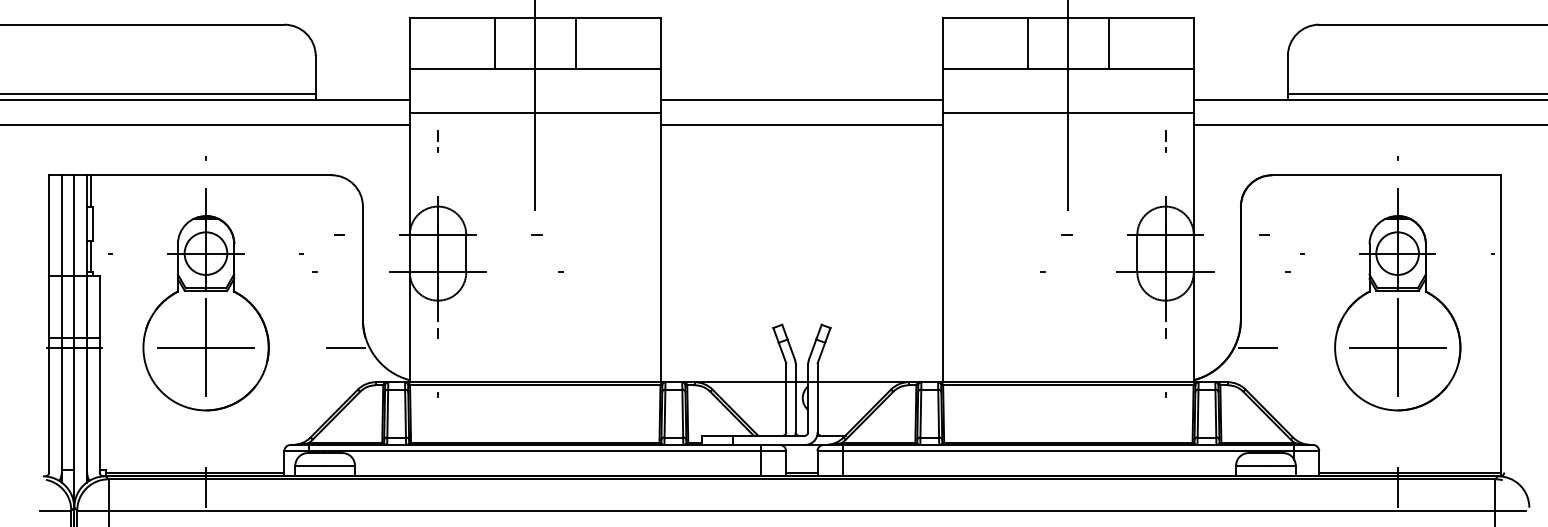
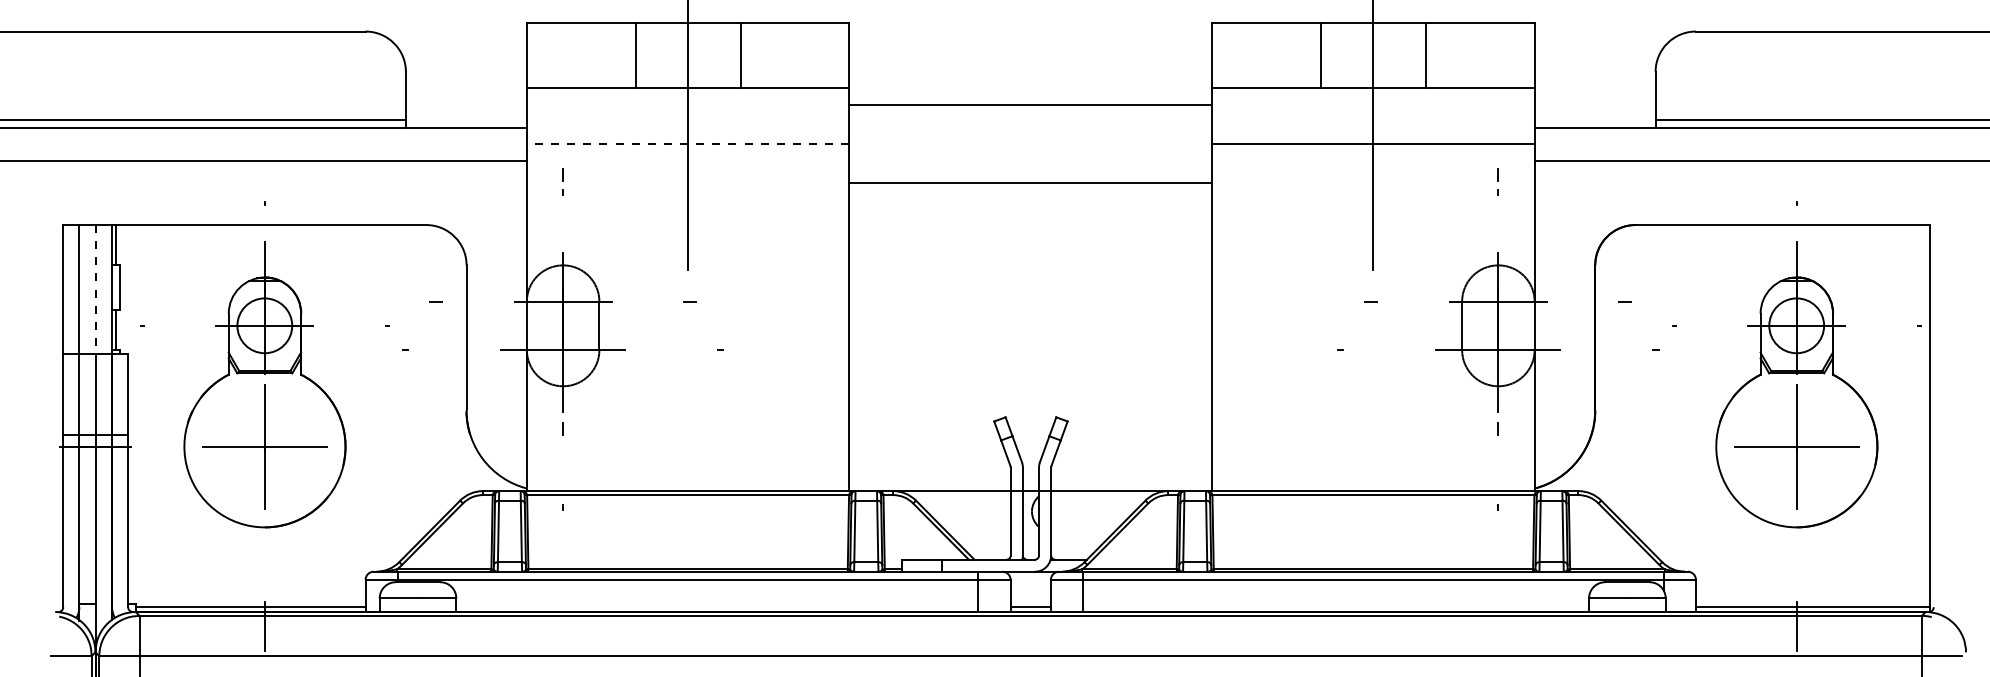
line: (801, 100) -> (1030, 105), moved
line: (534, 112) -> (687, 144), solid -> dashed
line: (801, 125) -> (1030, 182), moved
line: (74, 226) -> (95, 290), solid -> dashed
line: (345, 347) -> (444, 446), removed
line: (1257, 347) -> (1616, 446), removed

